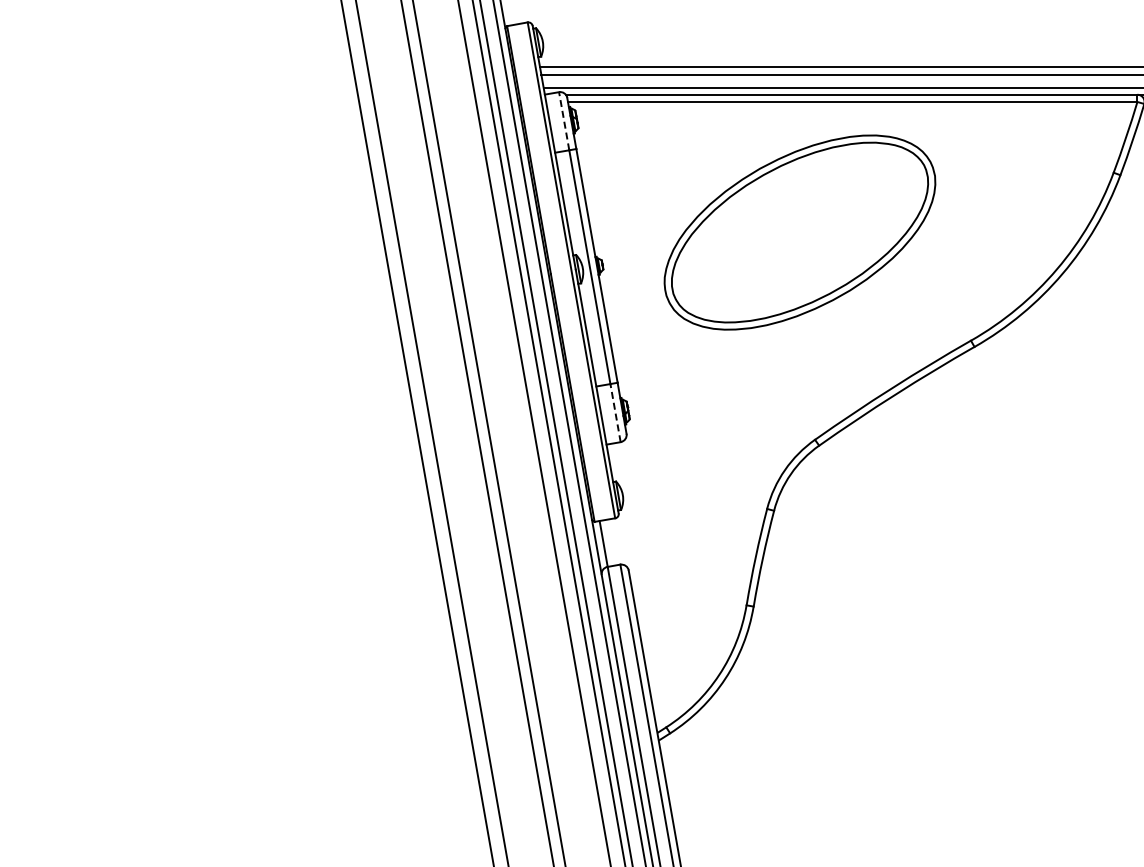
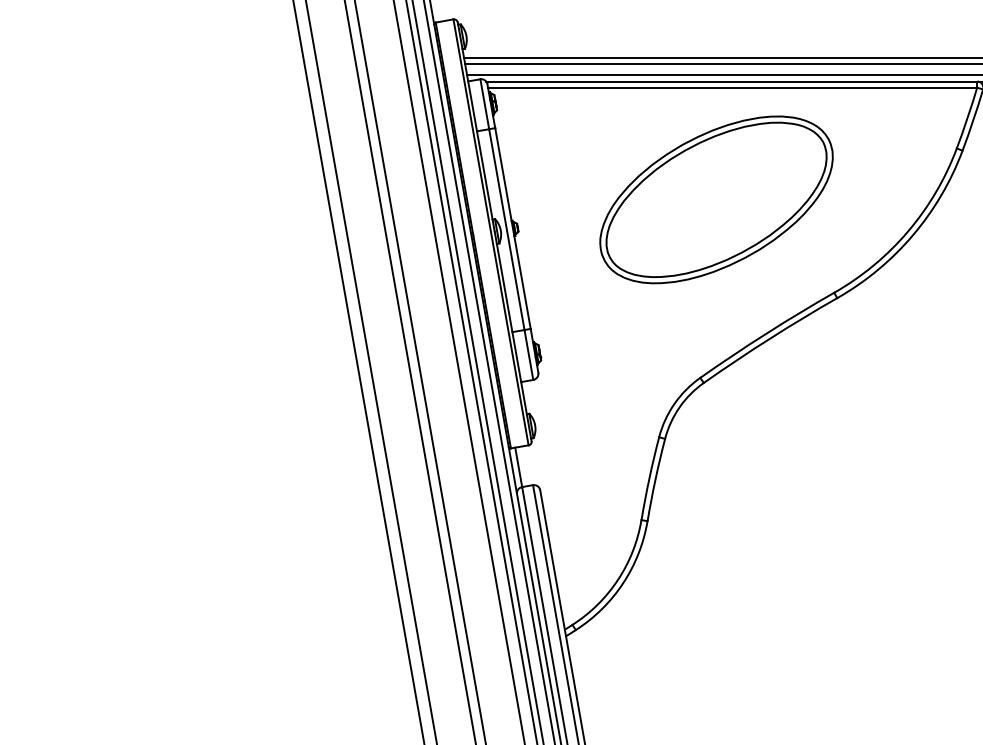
line: (564, 121) -> (485, 104), dashed -> solid
part: (799, 232) -> (716, 199), moved
line: (615, 413) -> (528, 355), dashed -> solid

